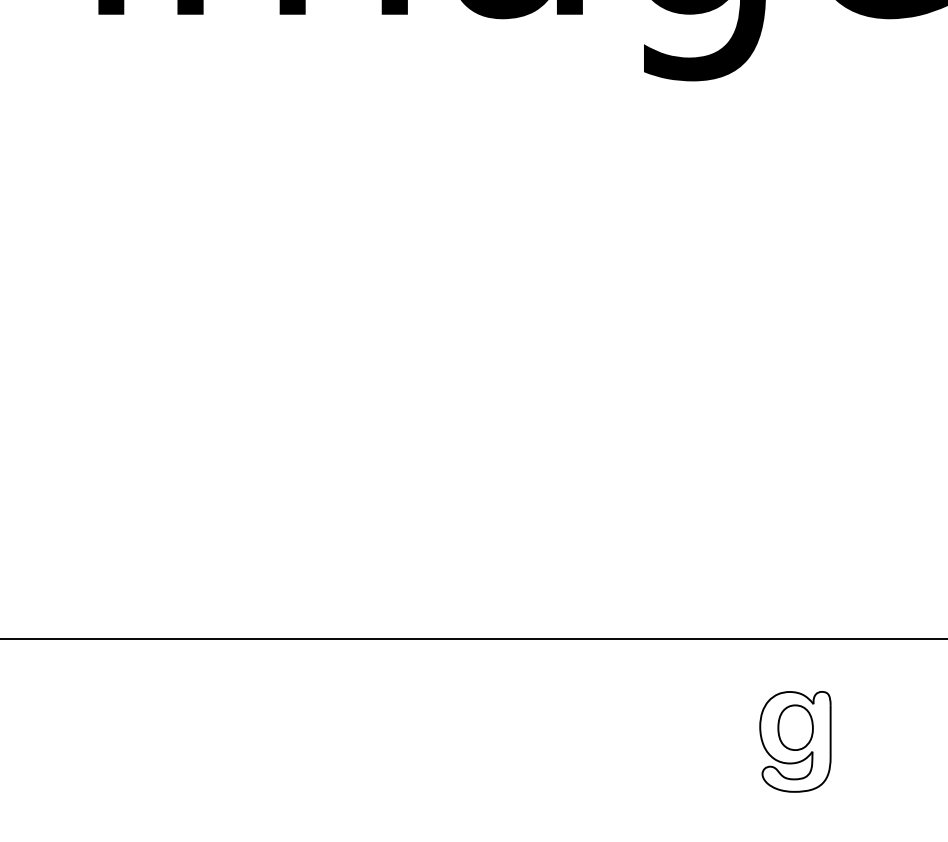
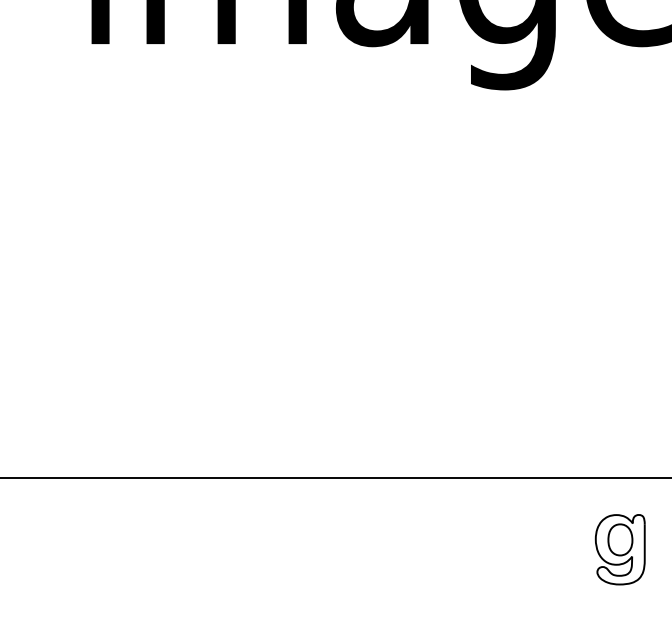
part: (794, 741) -> (619, 549), moved

